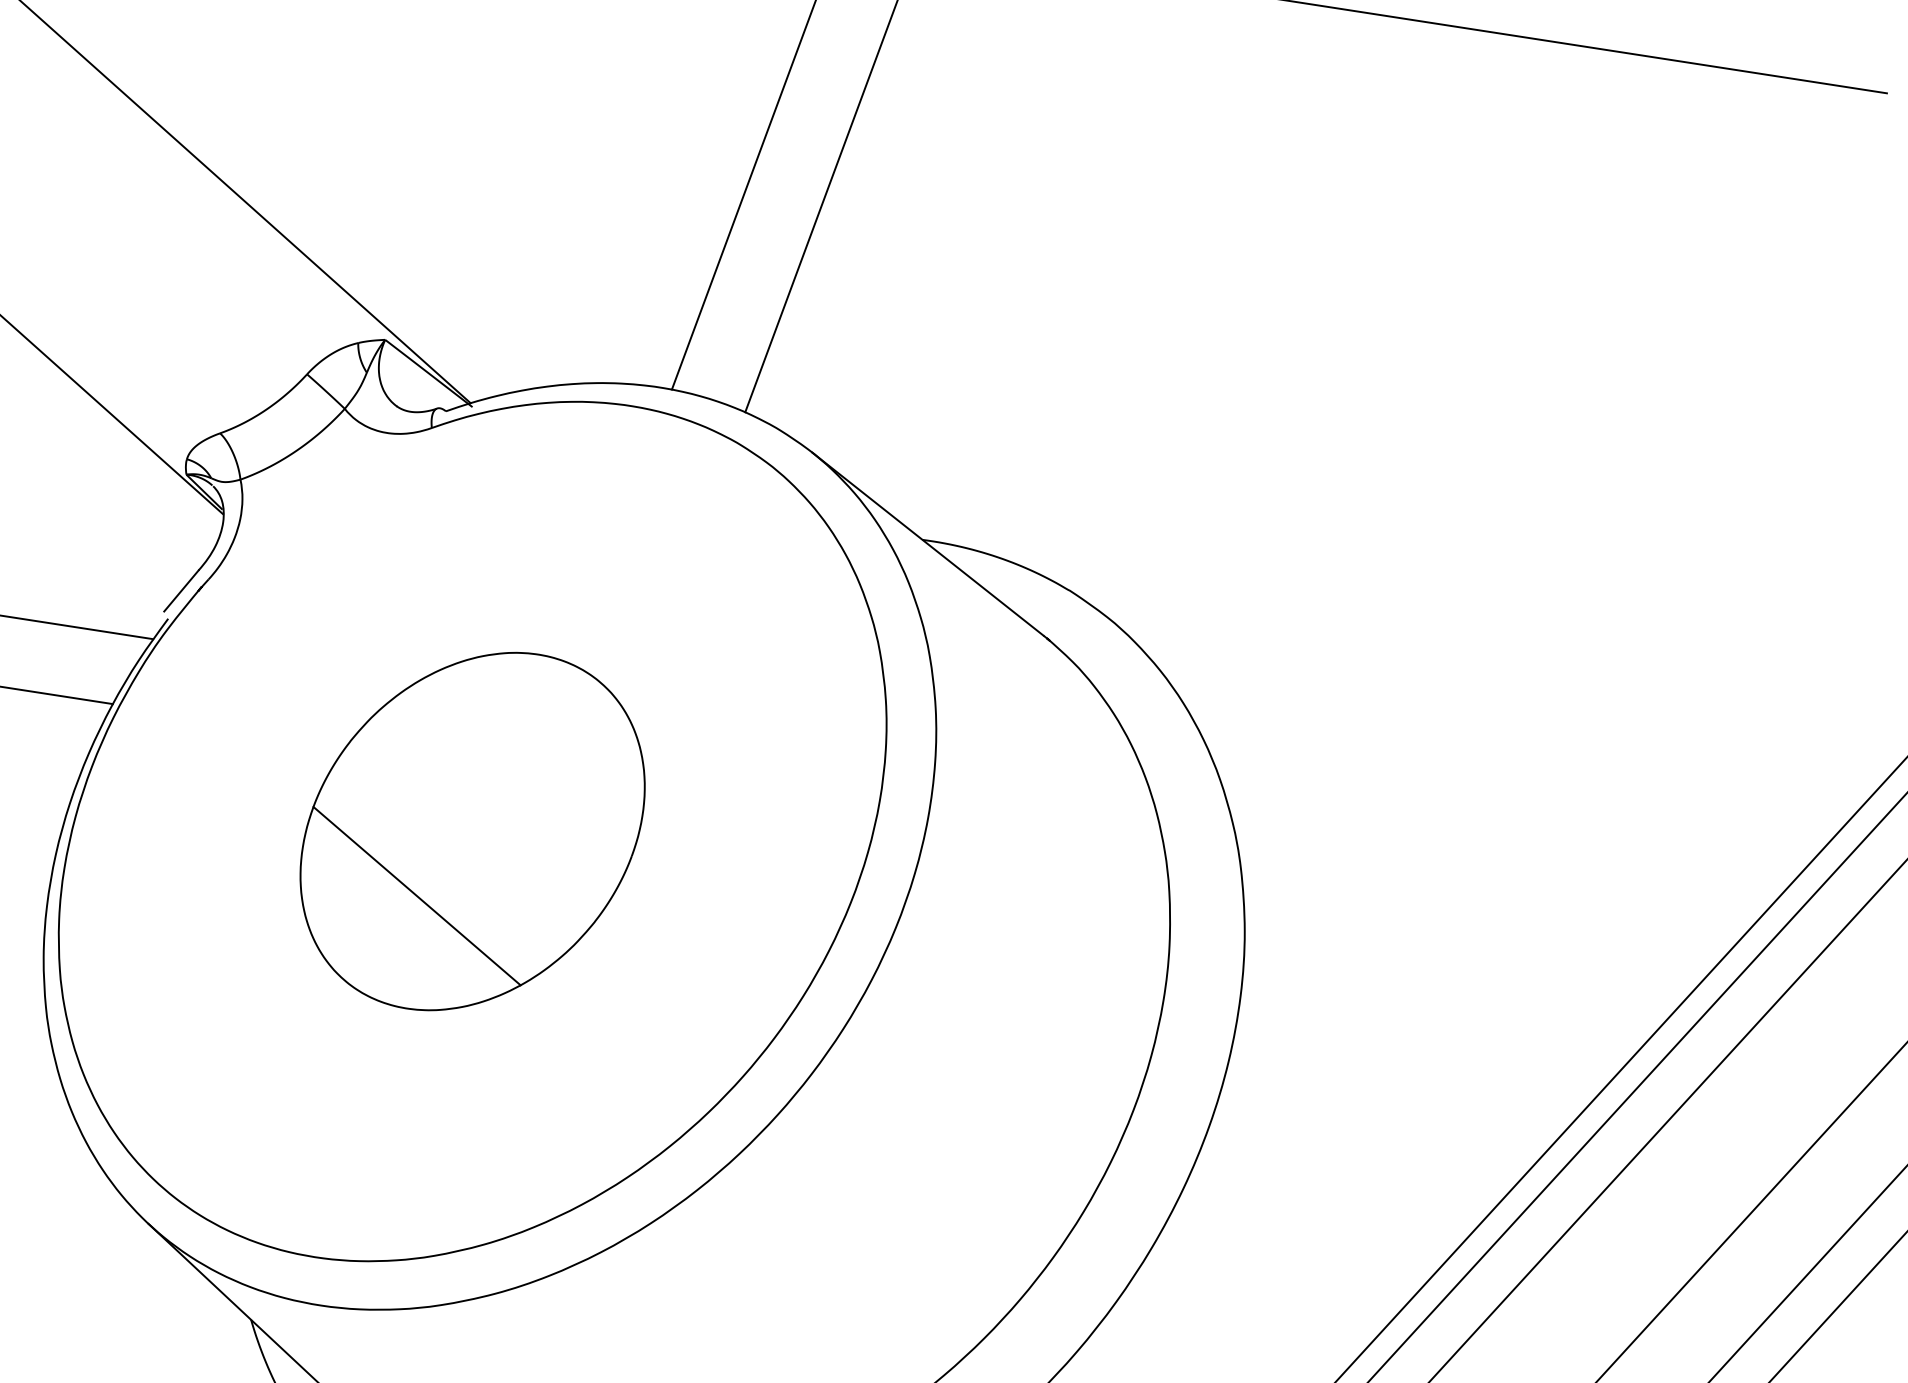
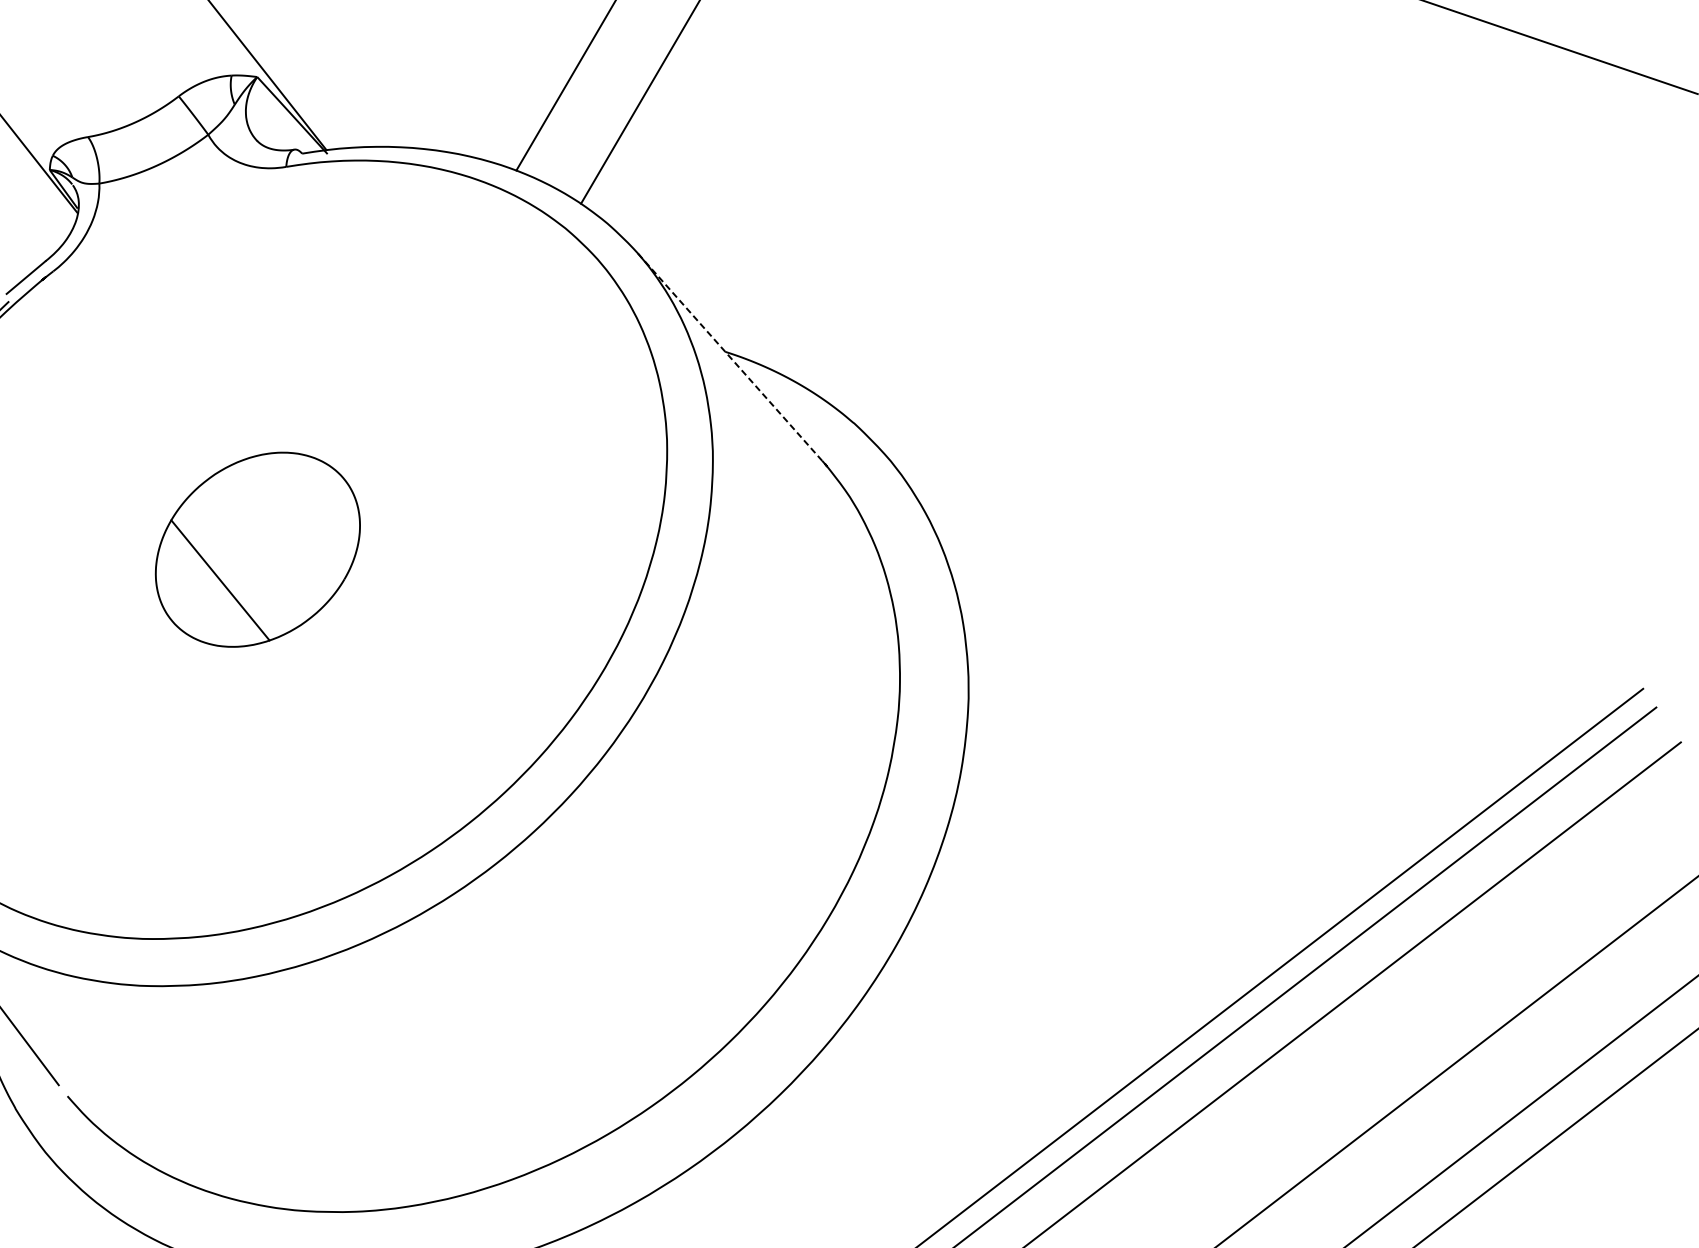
line: (927, 543) -> (729, 356), solid -> dashed
part: (472, 831) -> (257, 549), size x0.6

